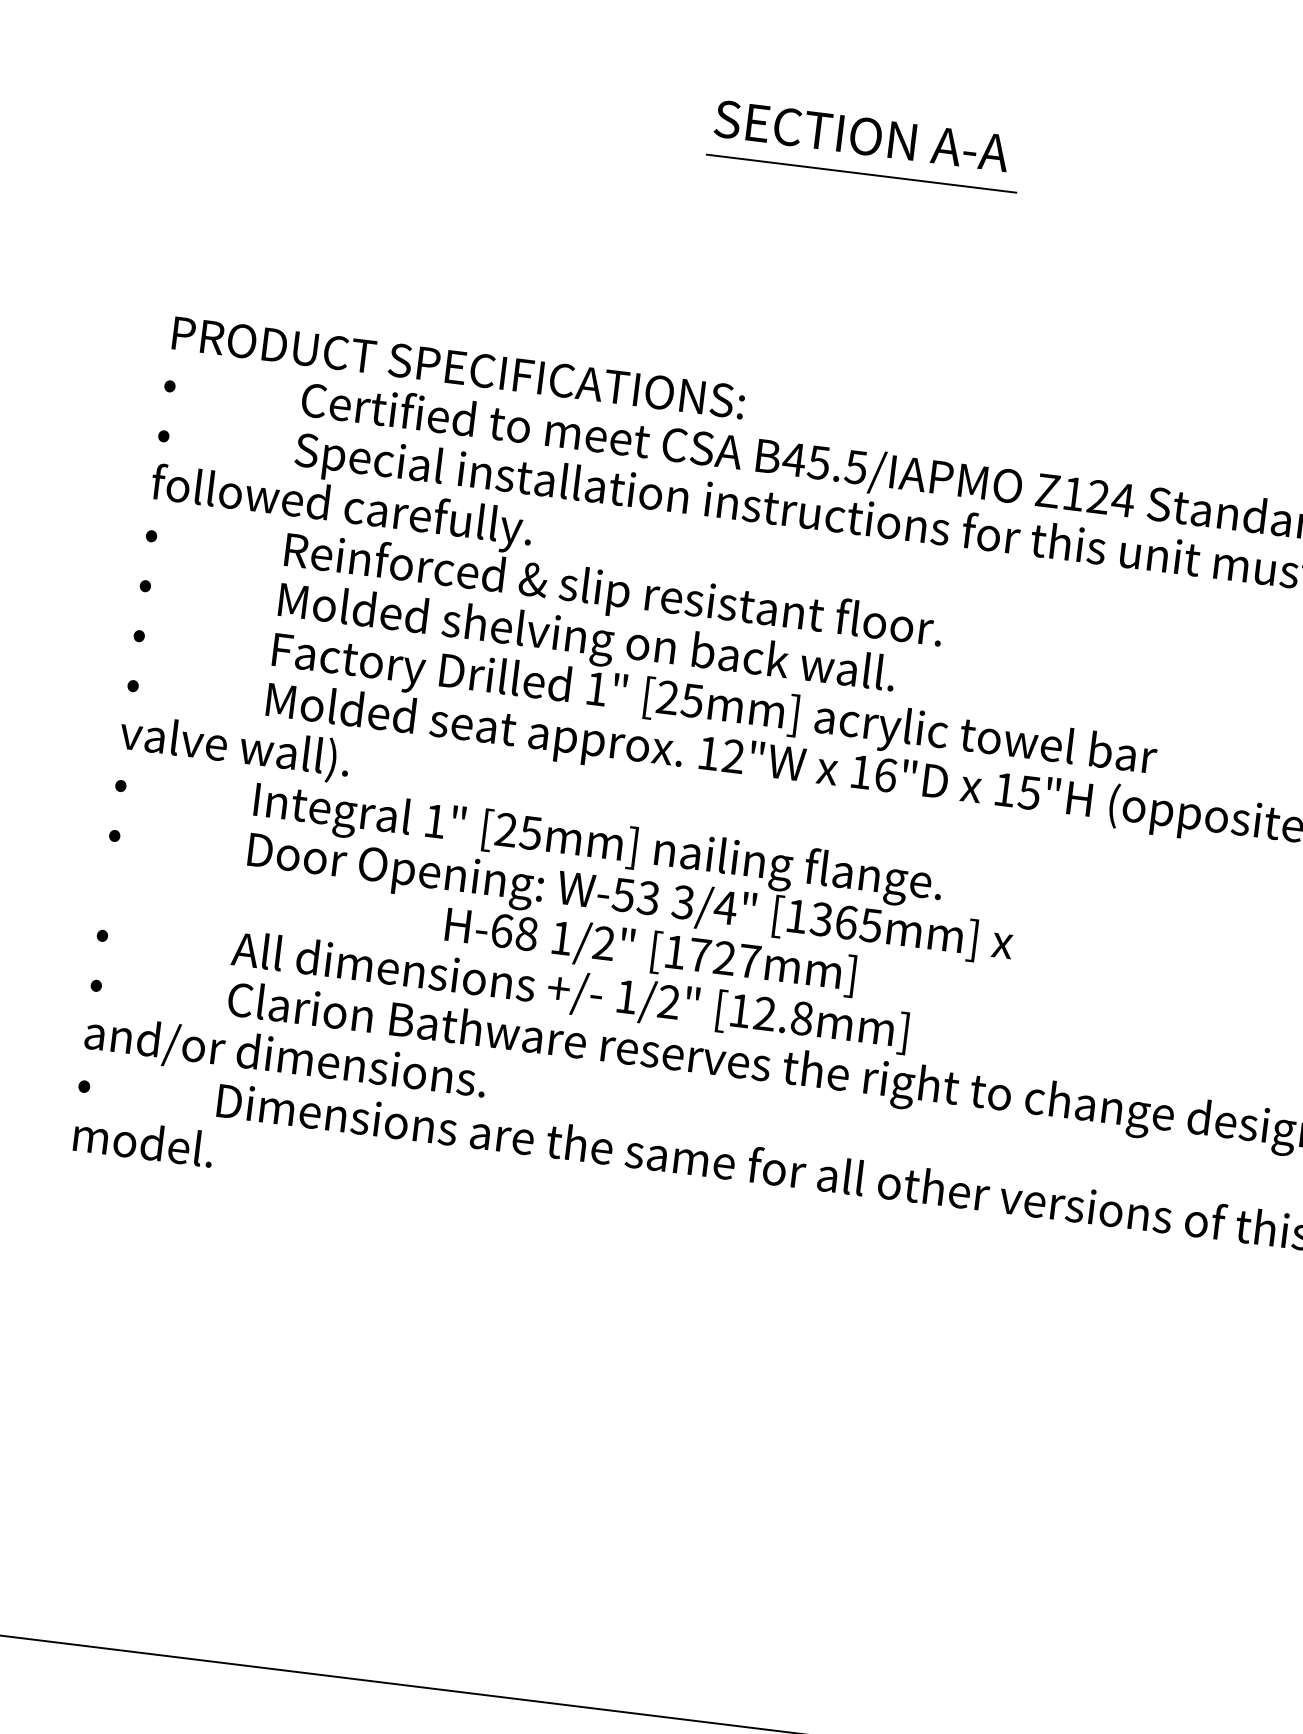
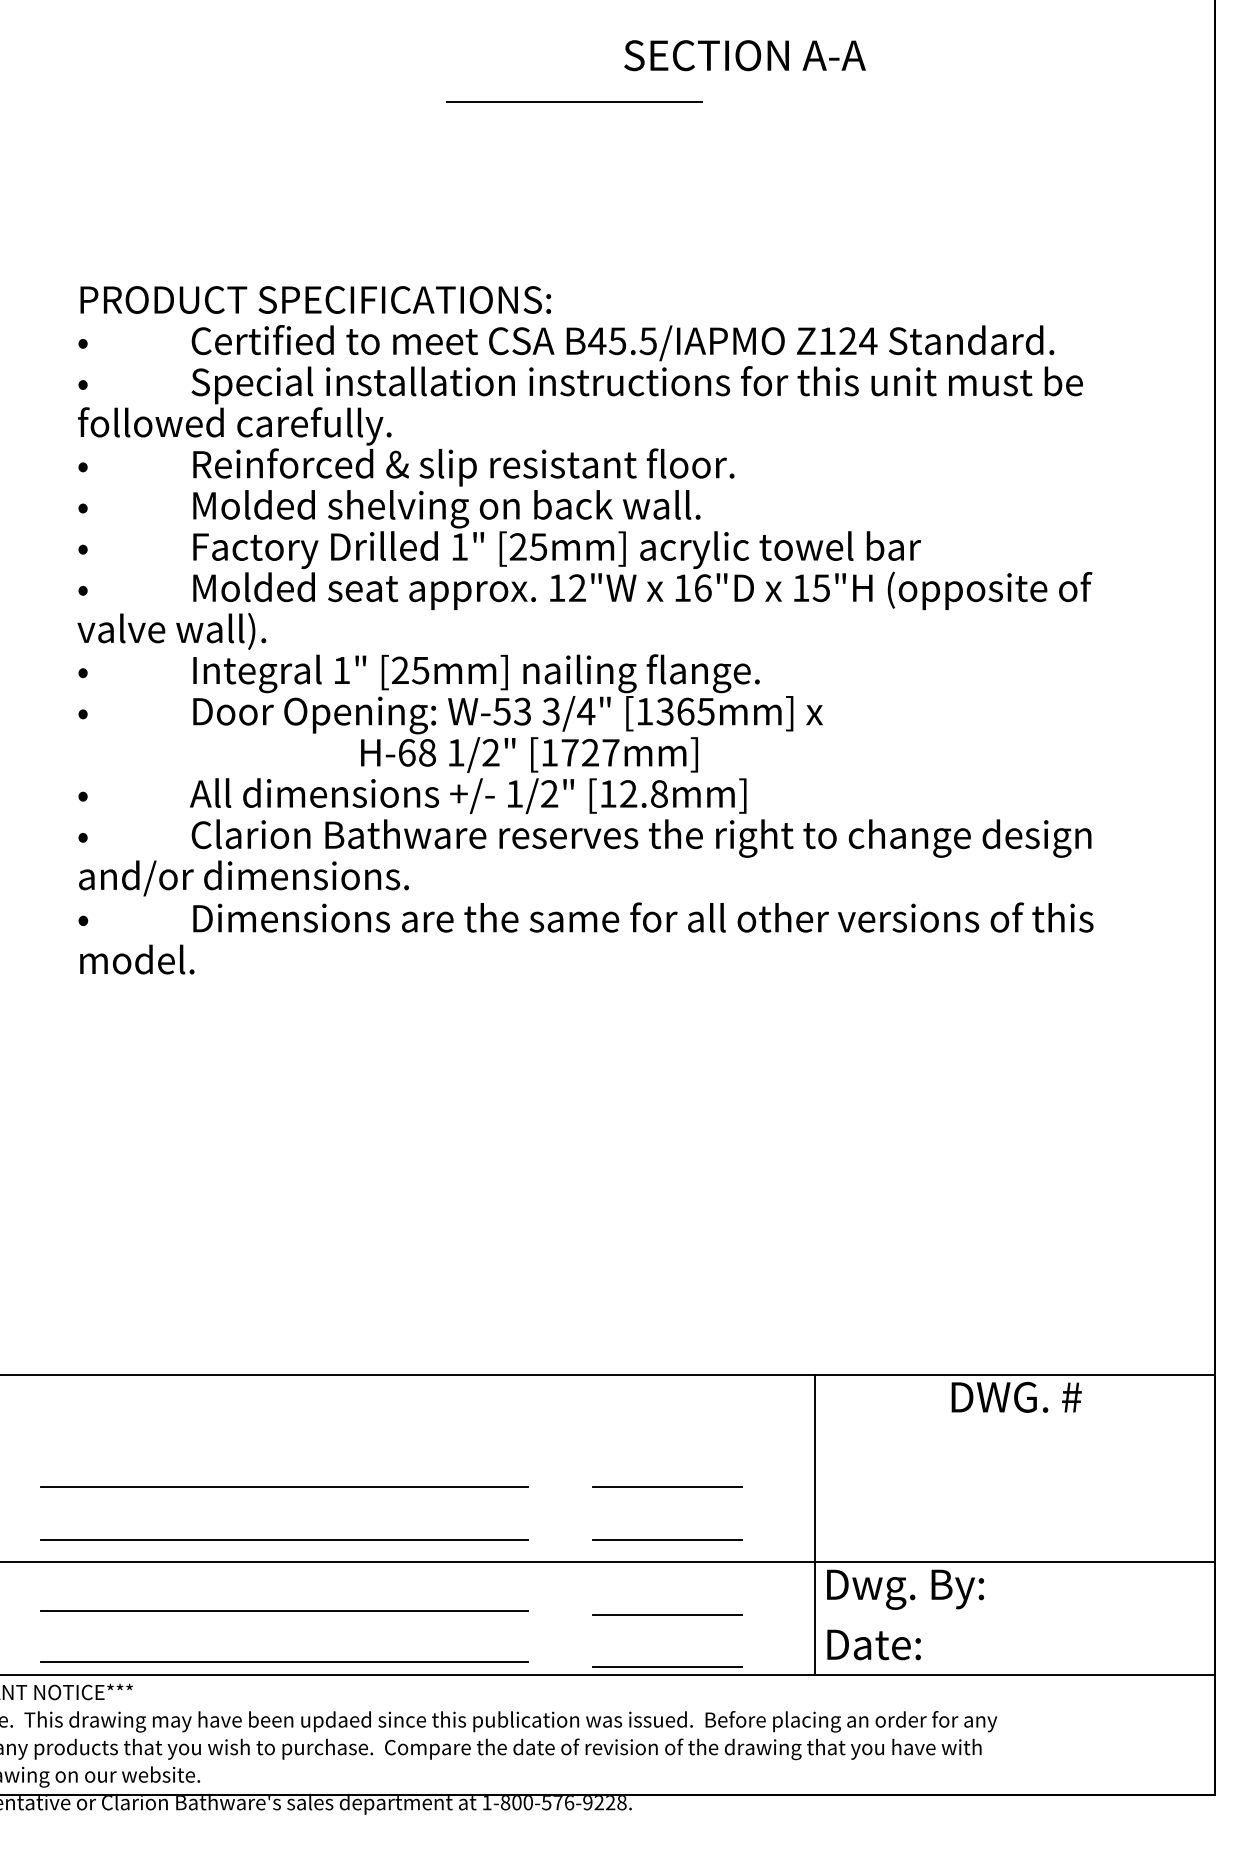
text: (861, 135) -> (744, 55), moved
line: (861, 172) -> (574, 101), moved

